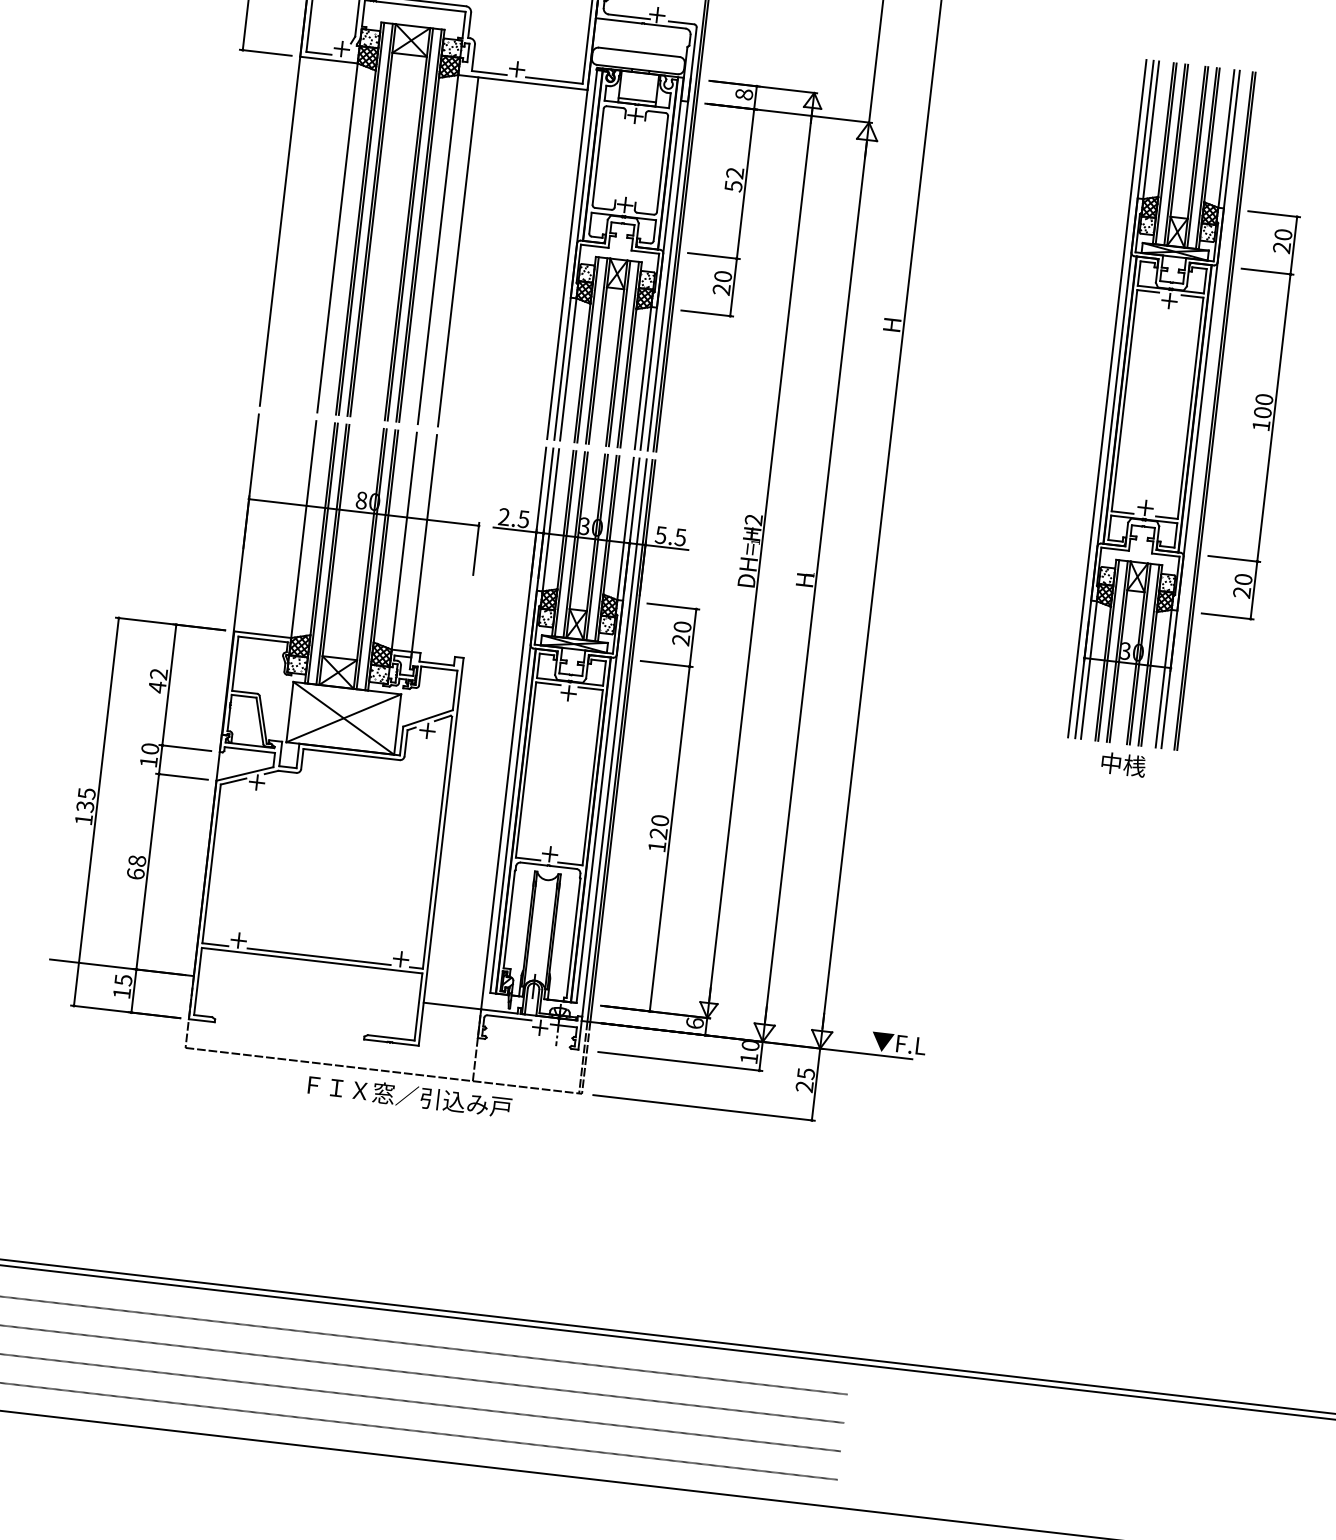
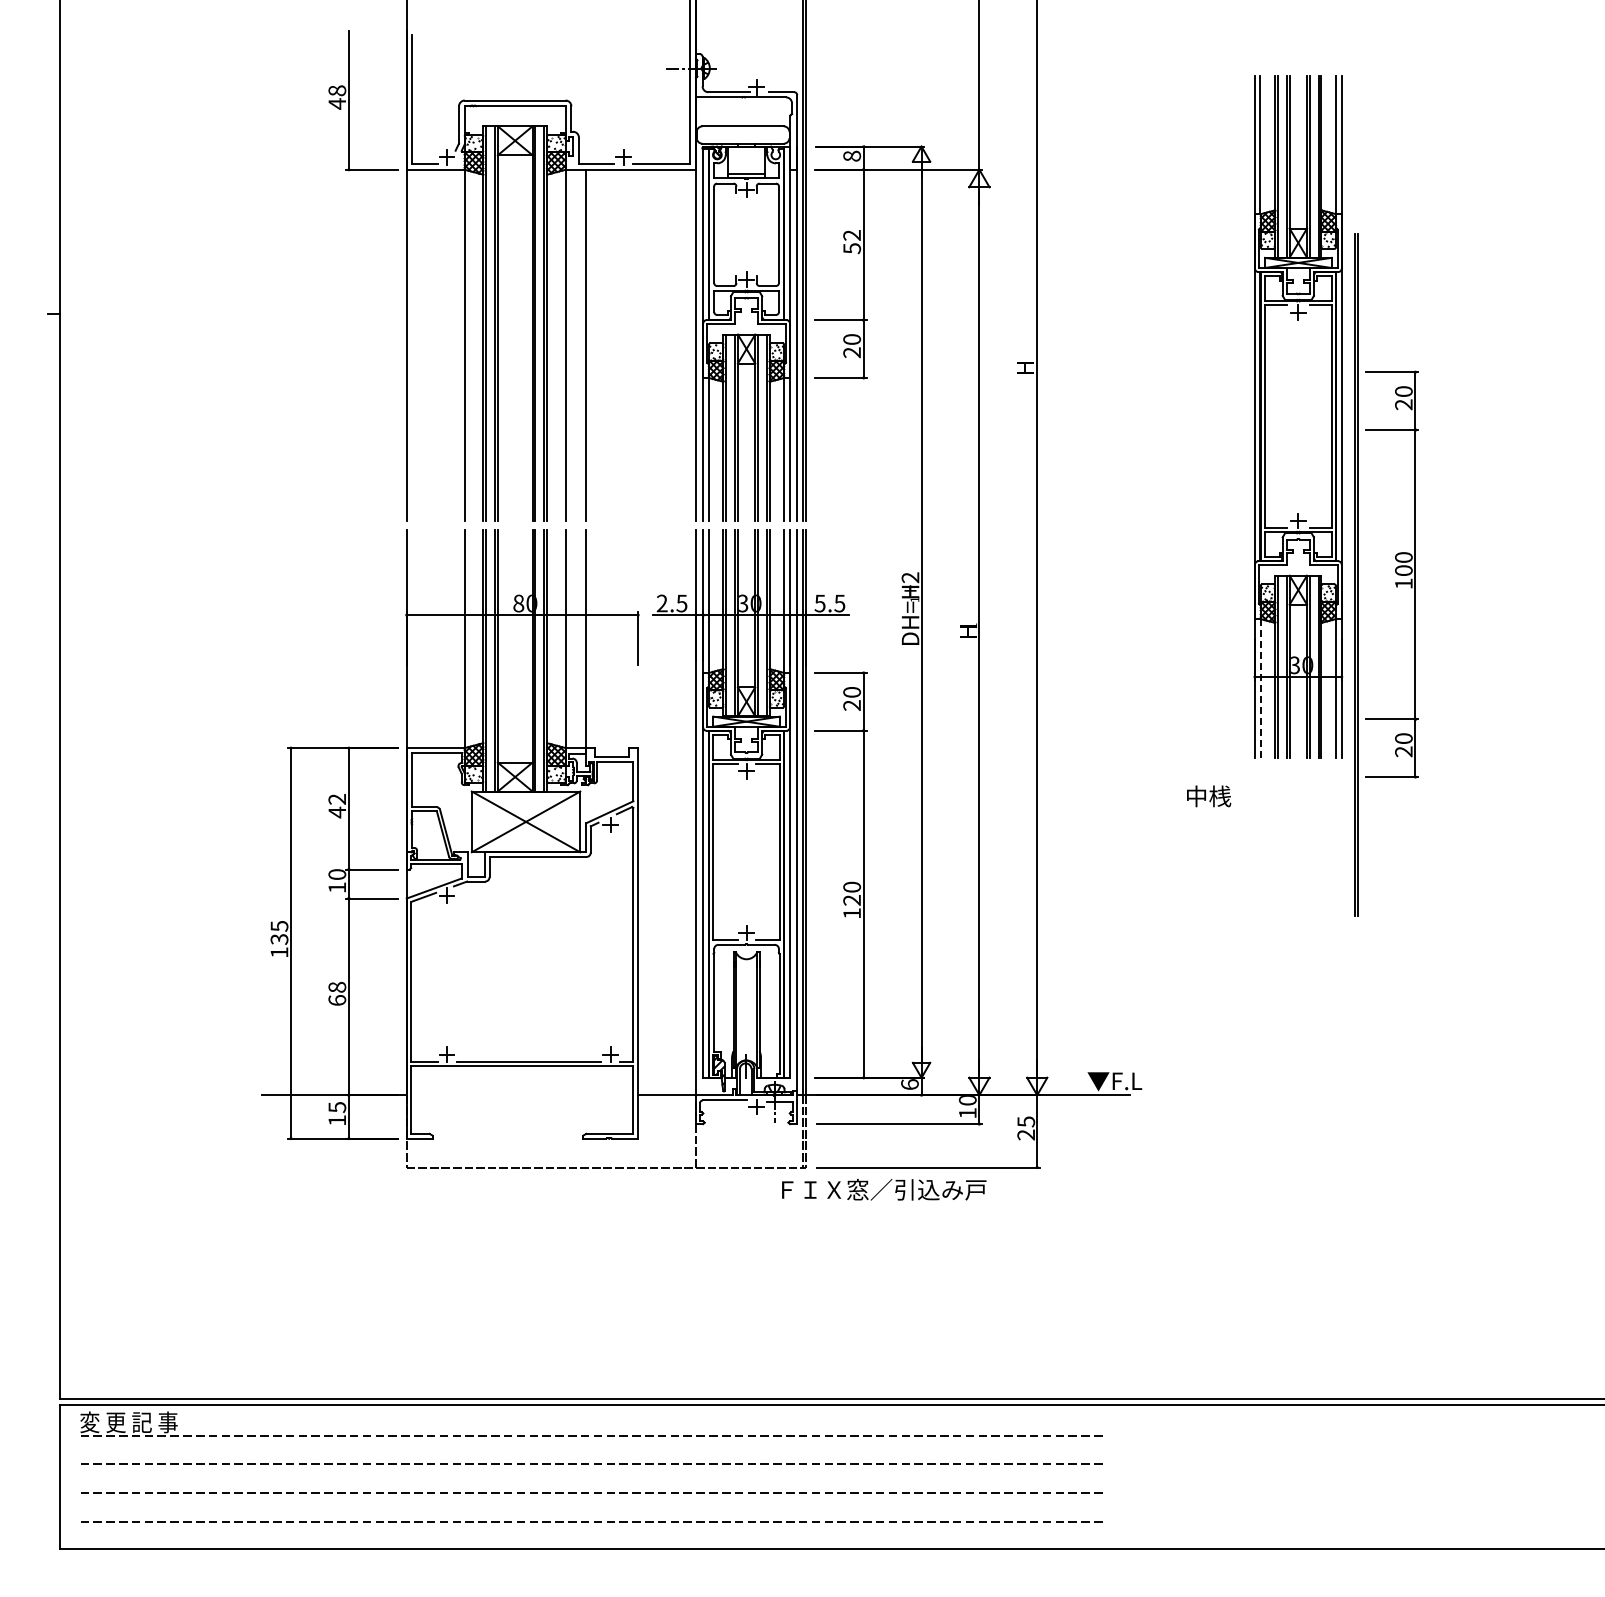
line: (1107, 398) -> (1247, 416), removed
part: (1254, 413) -> (1395, 572), moved
line: (1088, 670) -> (1260, 688), solid -> dashed
text: (1124, 764) -> (1209, 796), moved
text: (410, 1096) -> (884, 1189), moved

